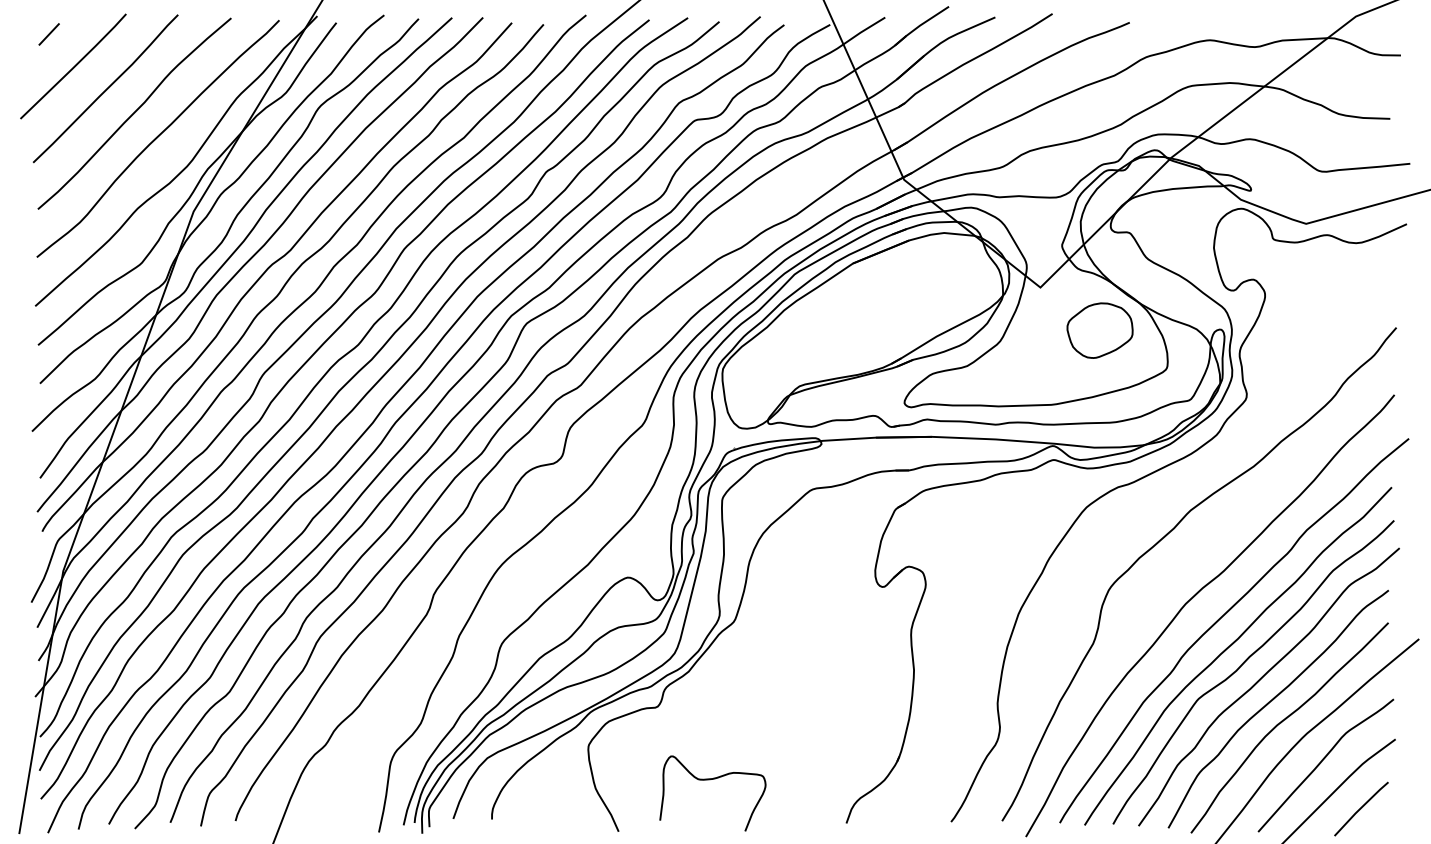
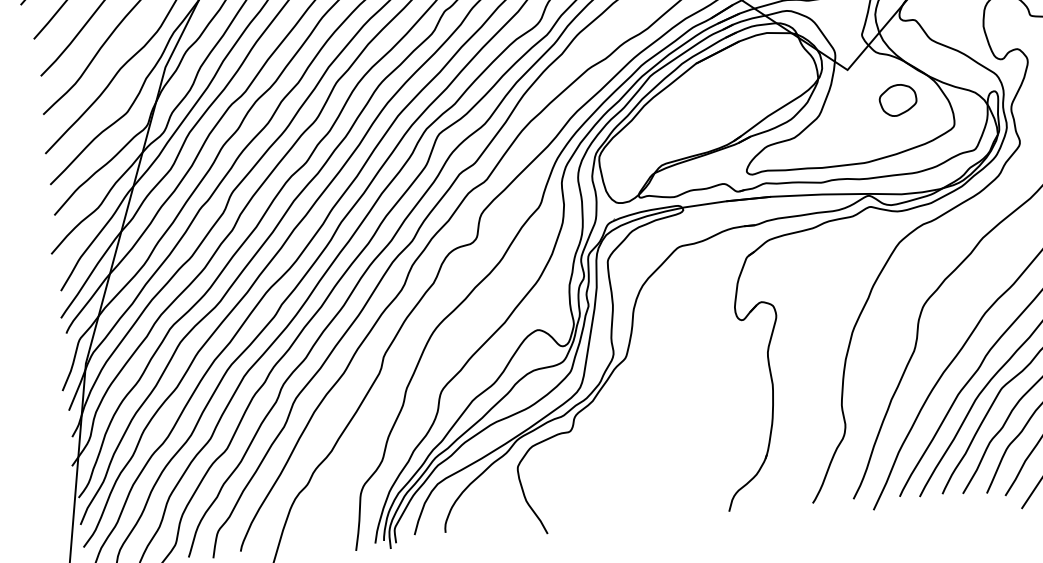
part: (1099, 330) -> (897, 100), size x0.7
curve: (710, 780) -> (617, 486), removed

